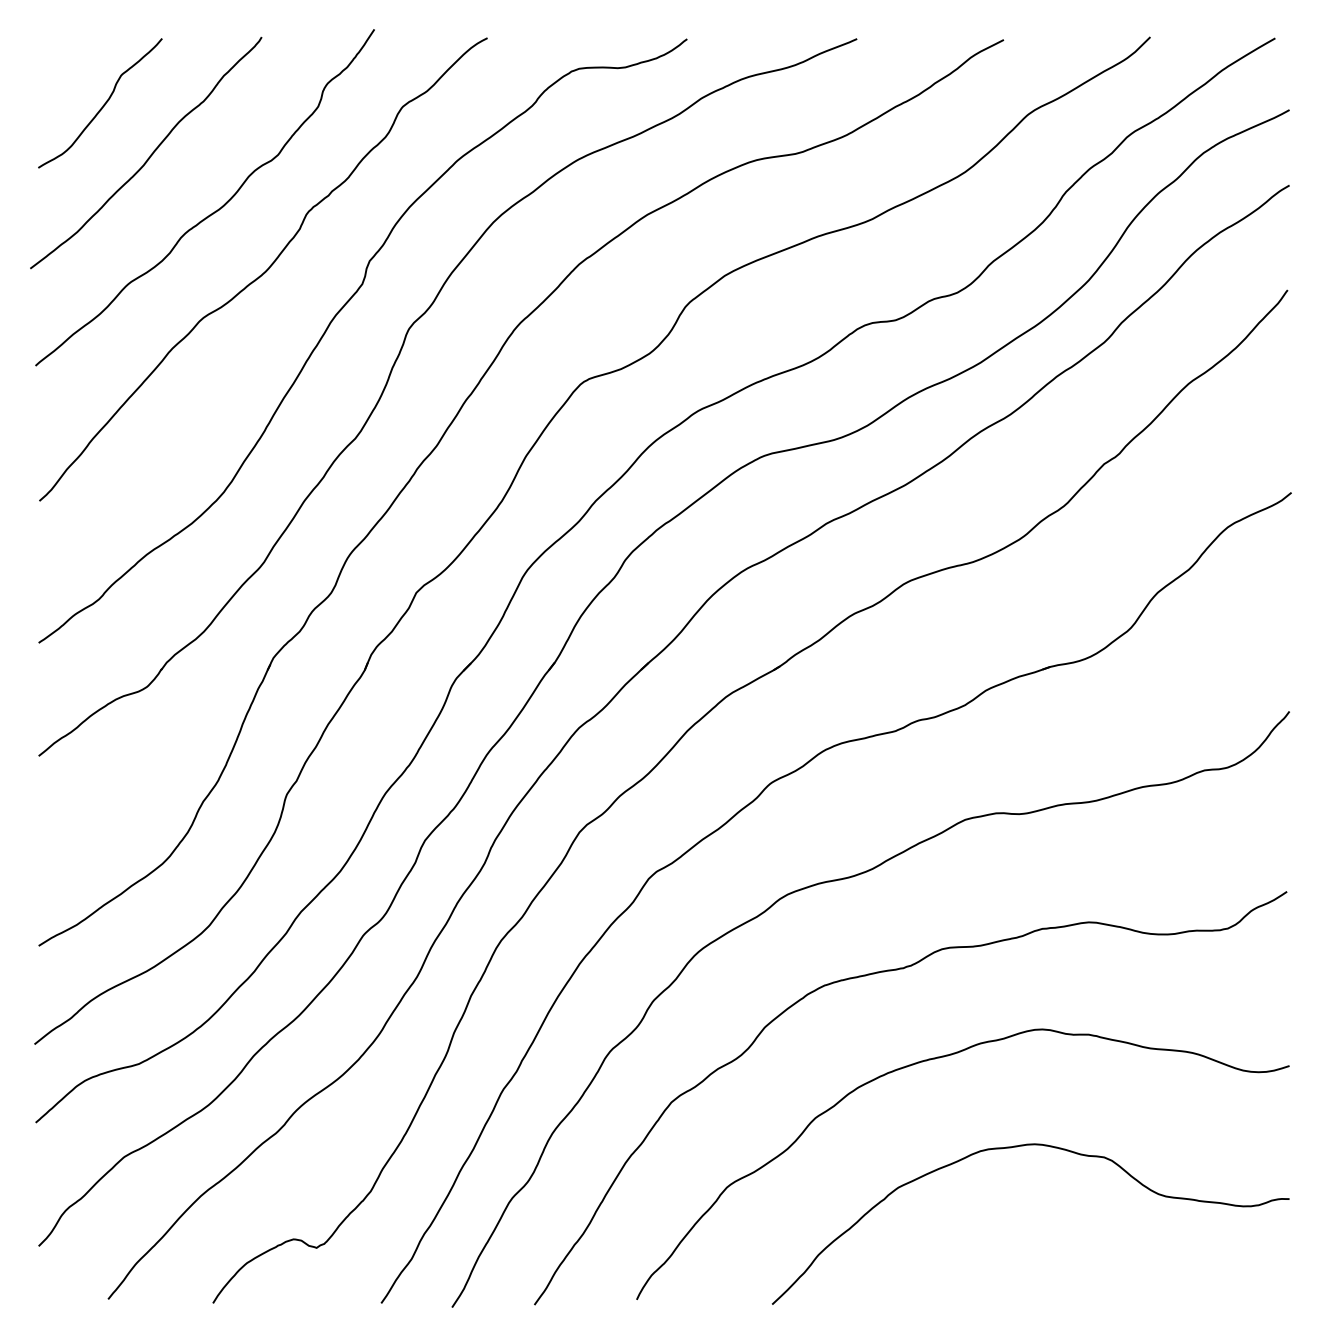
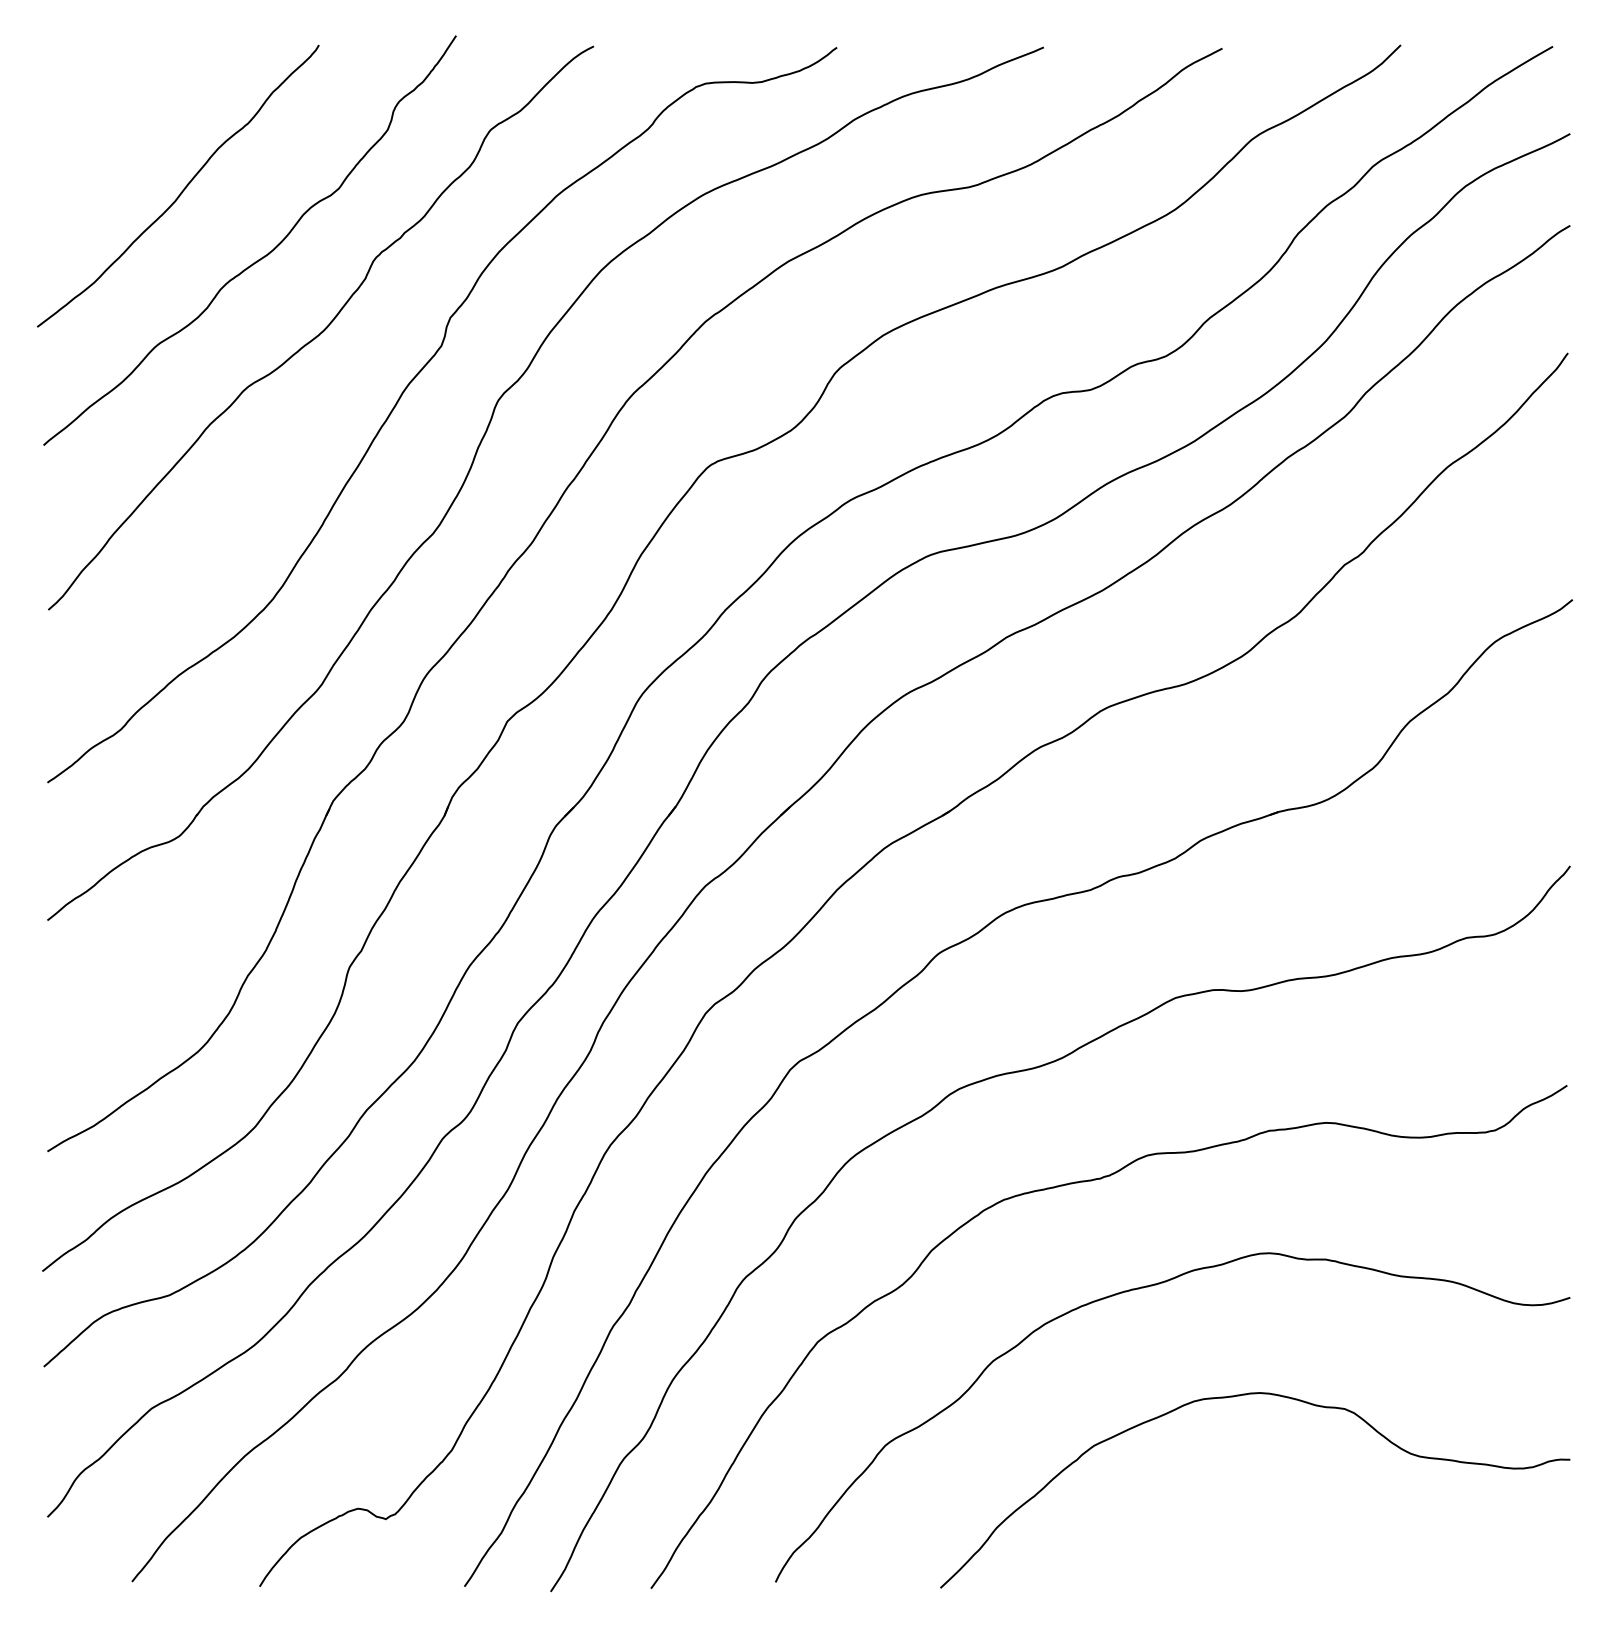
curve: (102, 105) -> (125, 128), removed

